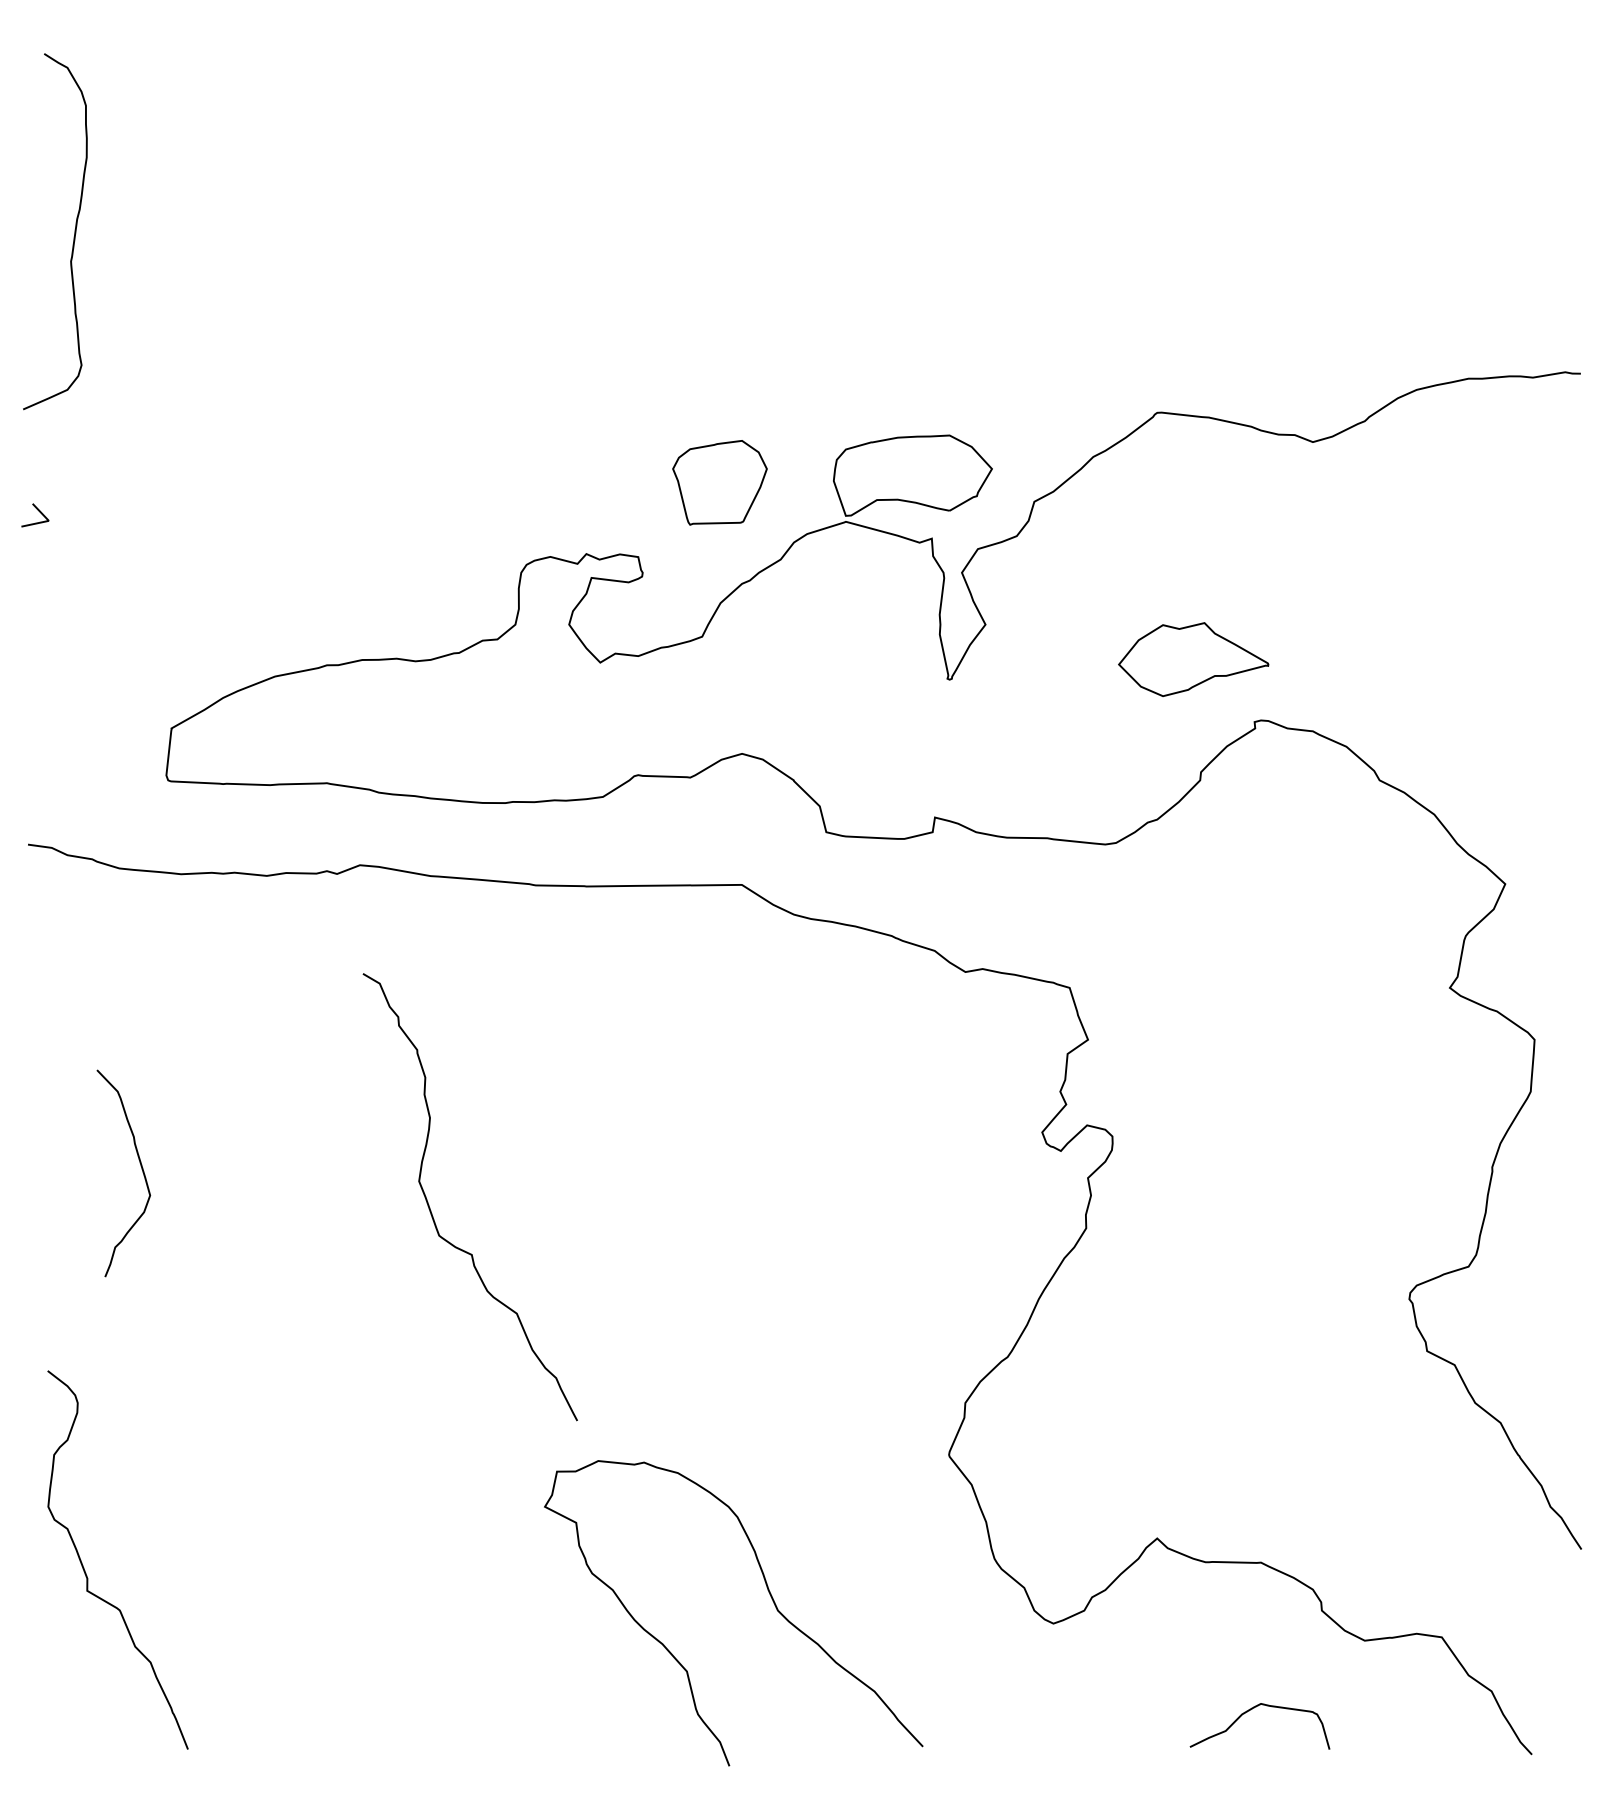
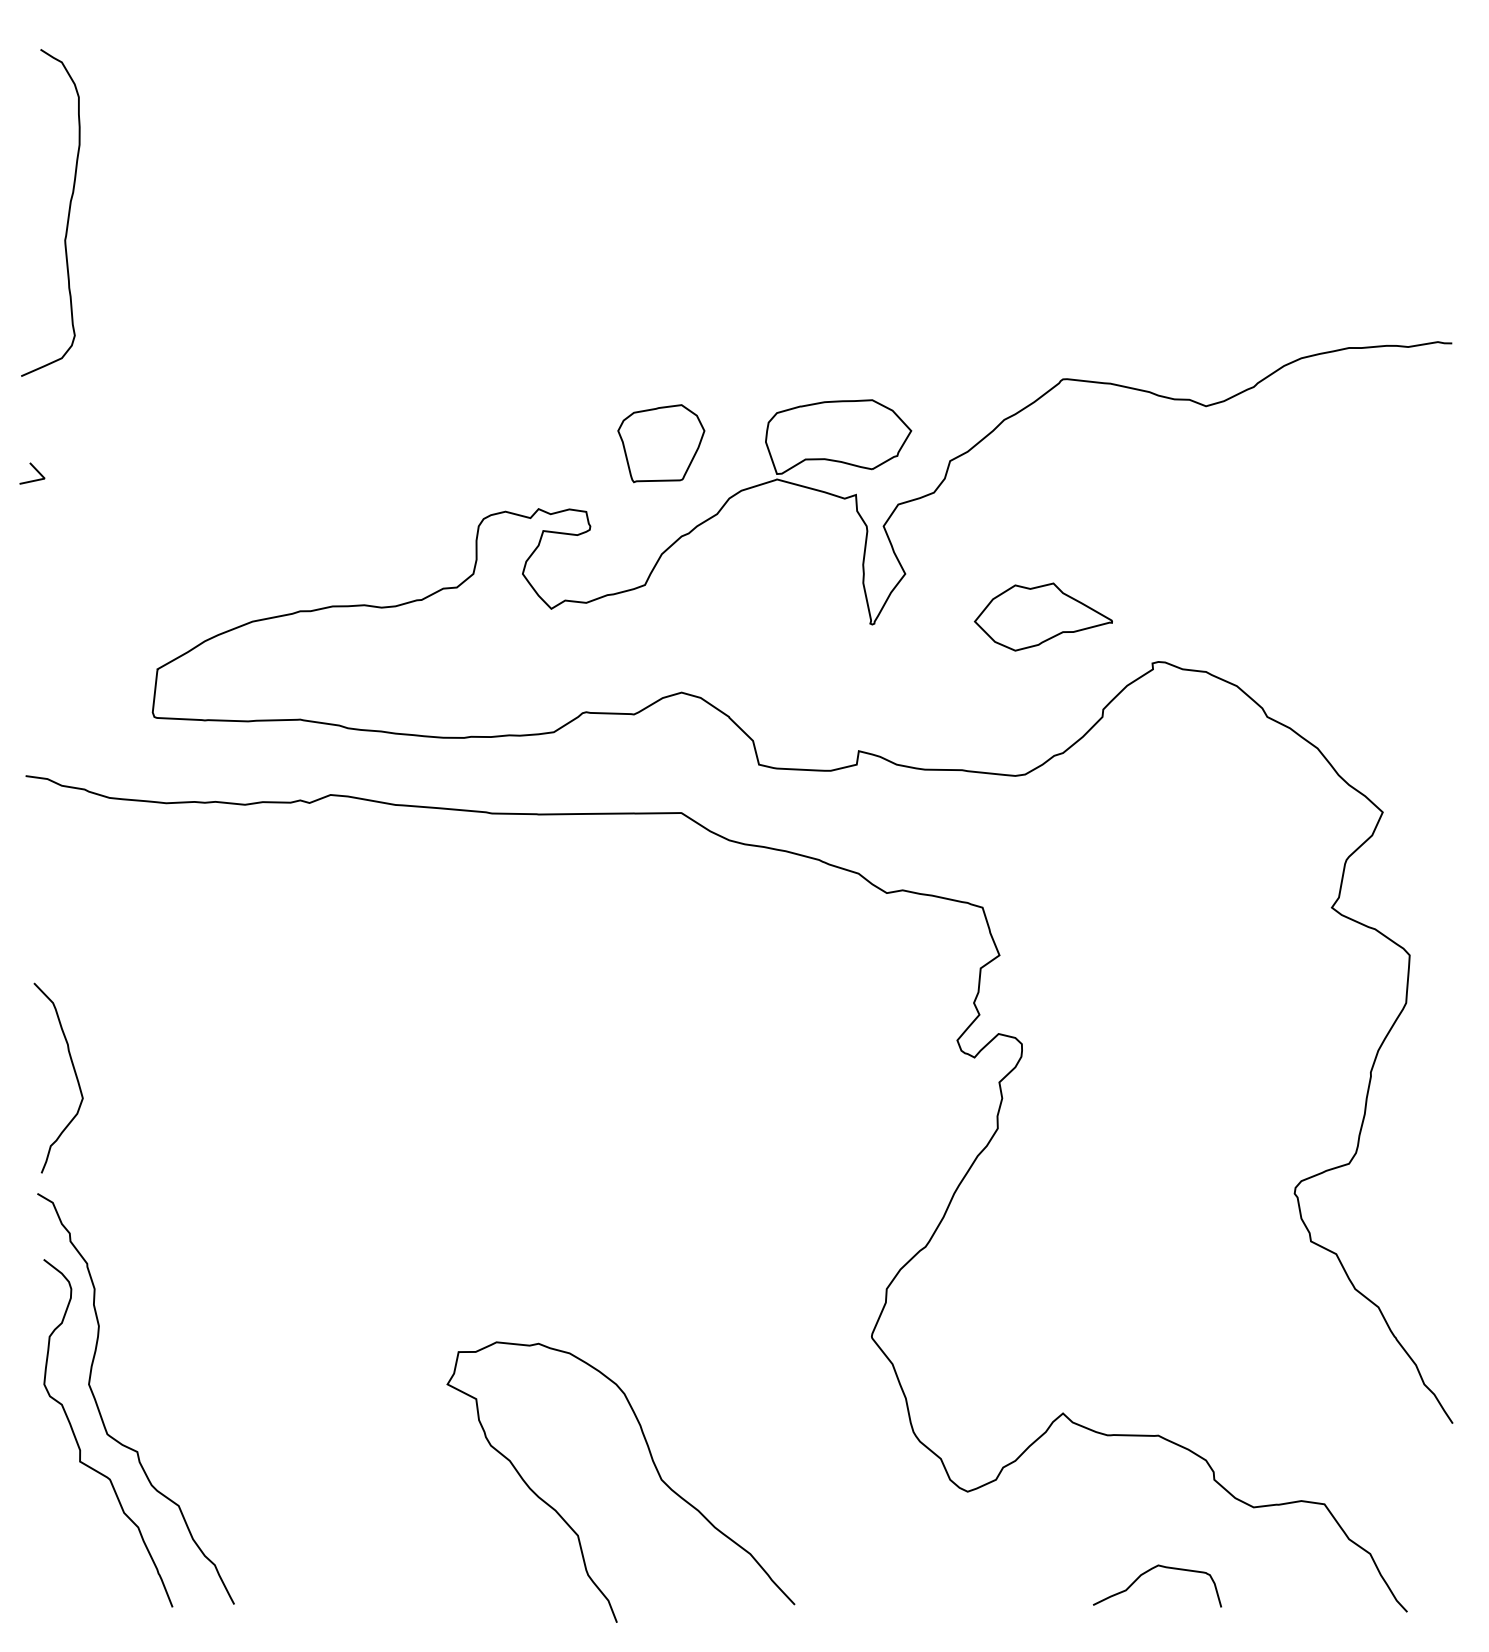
part: (1193, 658) -> (1043, 616), moved
curve: (141, 1168) -> (74, 1073), moved
curve: (431, 1210) -> (100, 1411), moved
curve: (771, 1599) -> (655, 1469), moved

